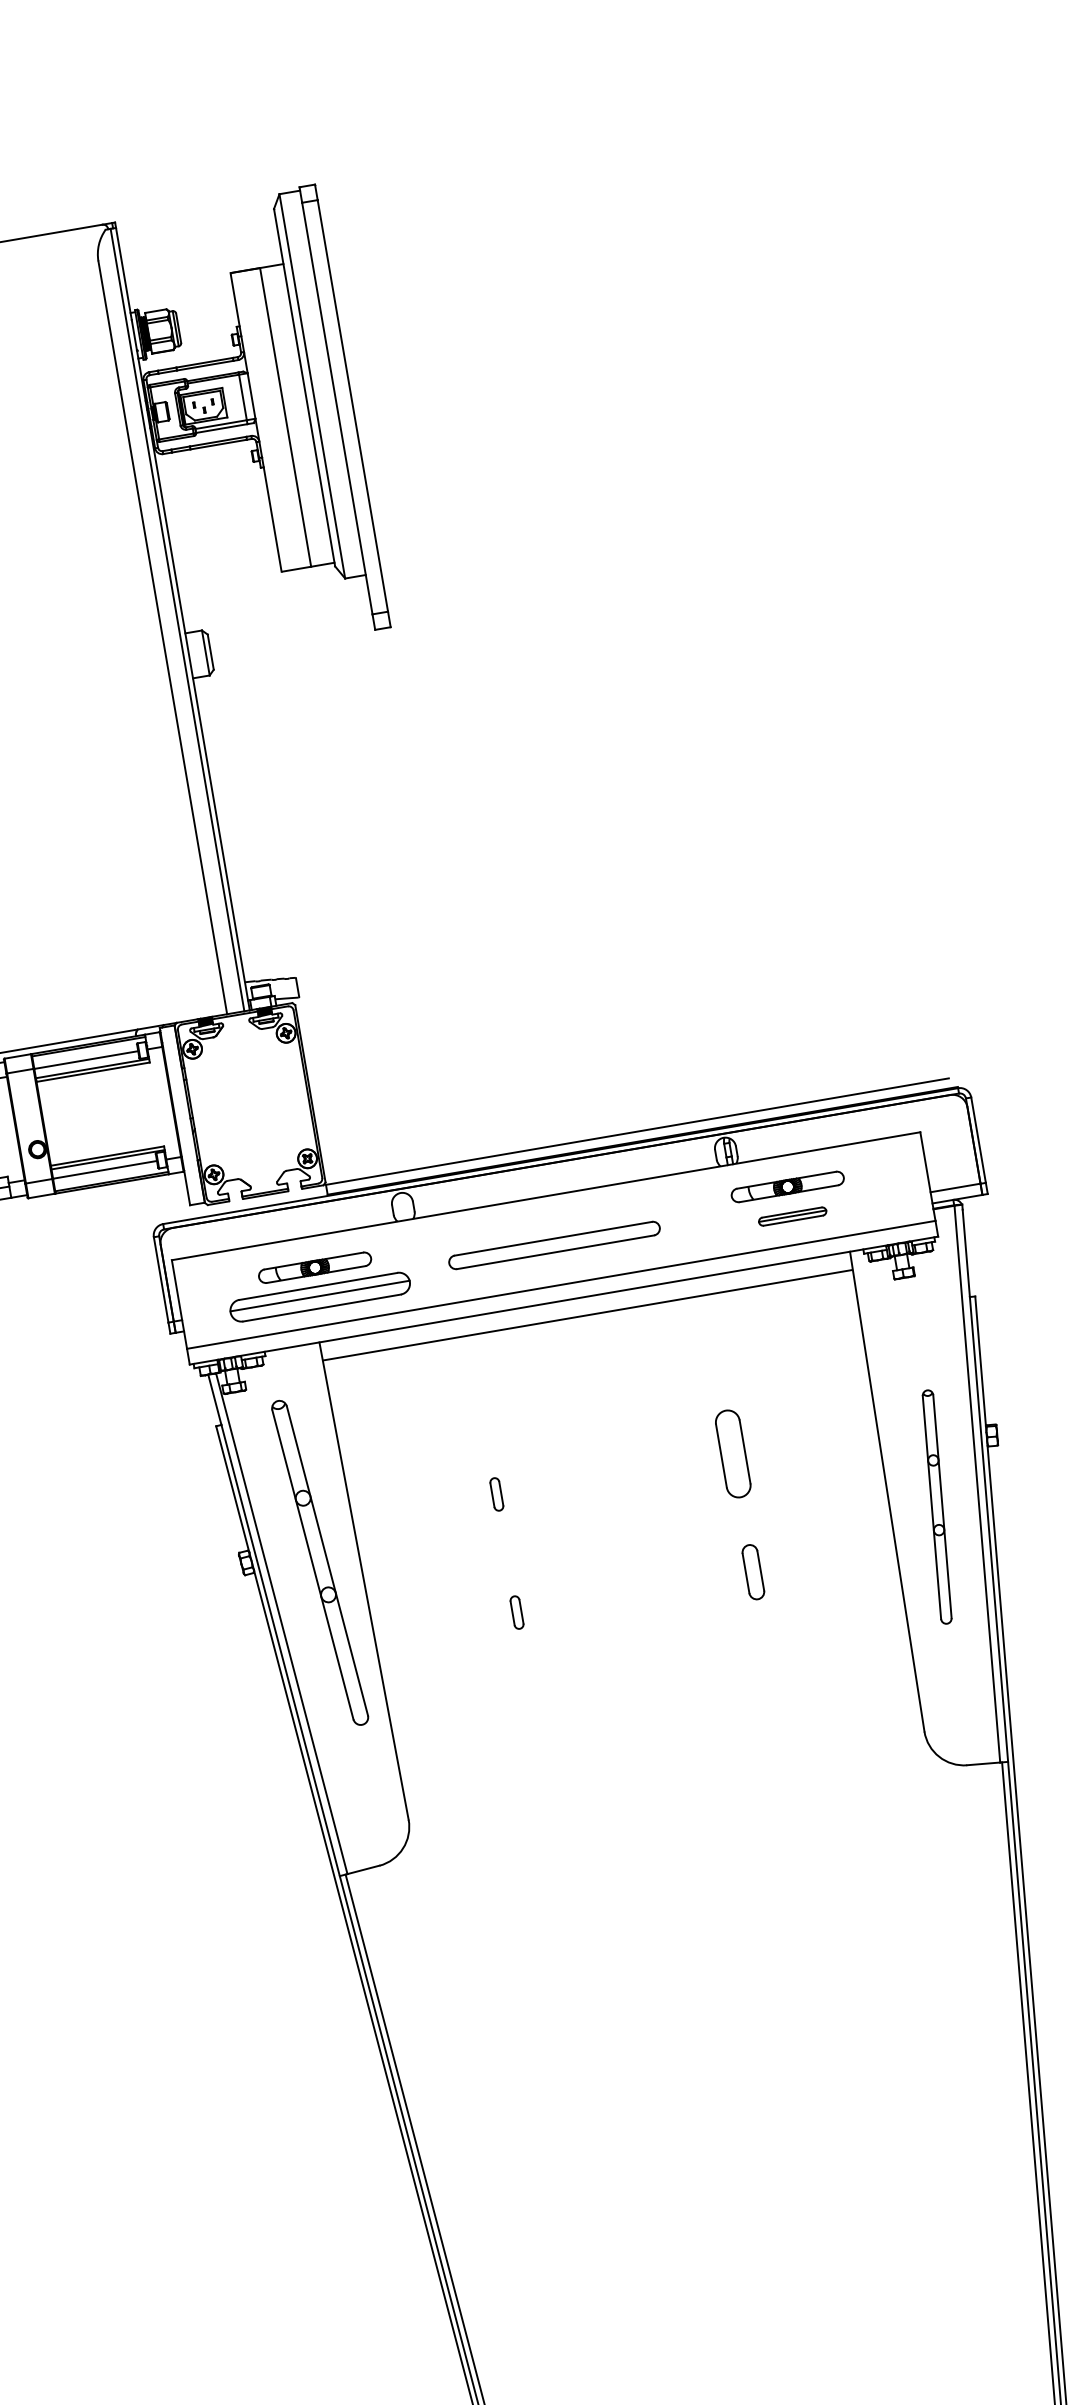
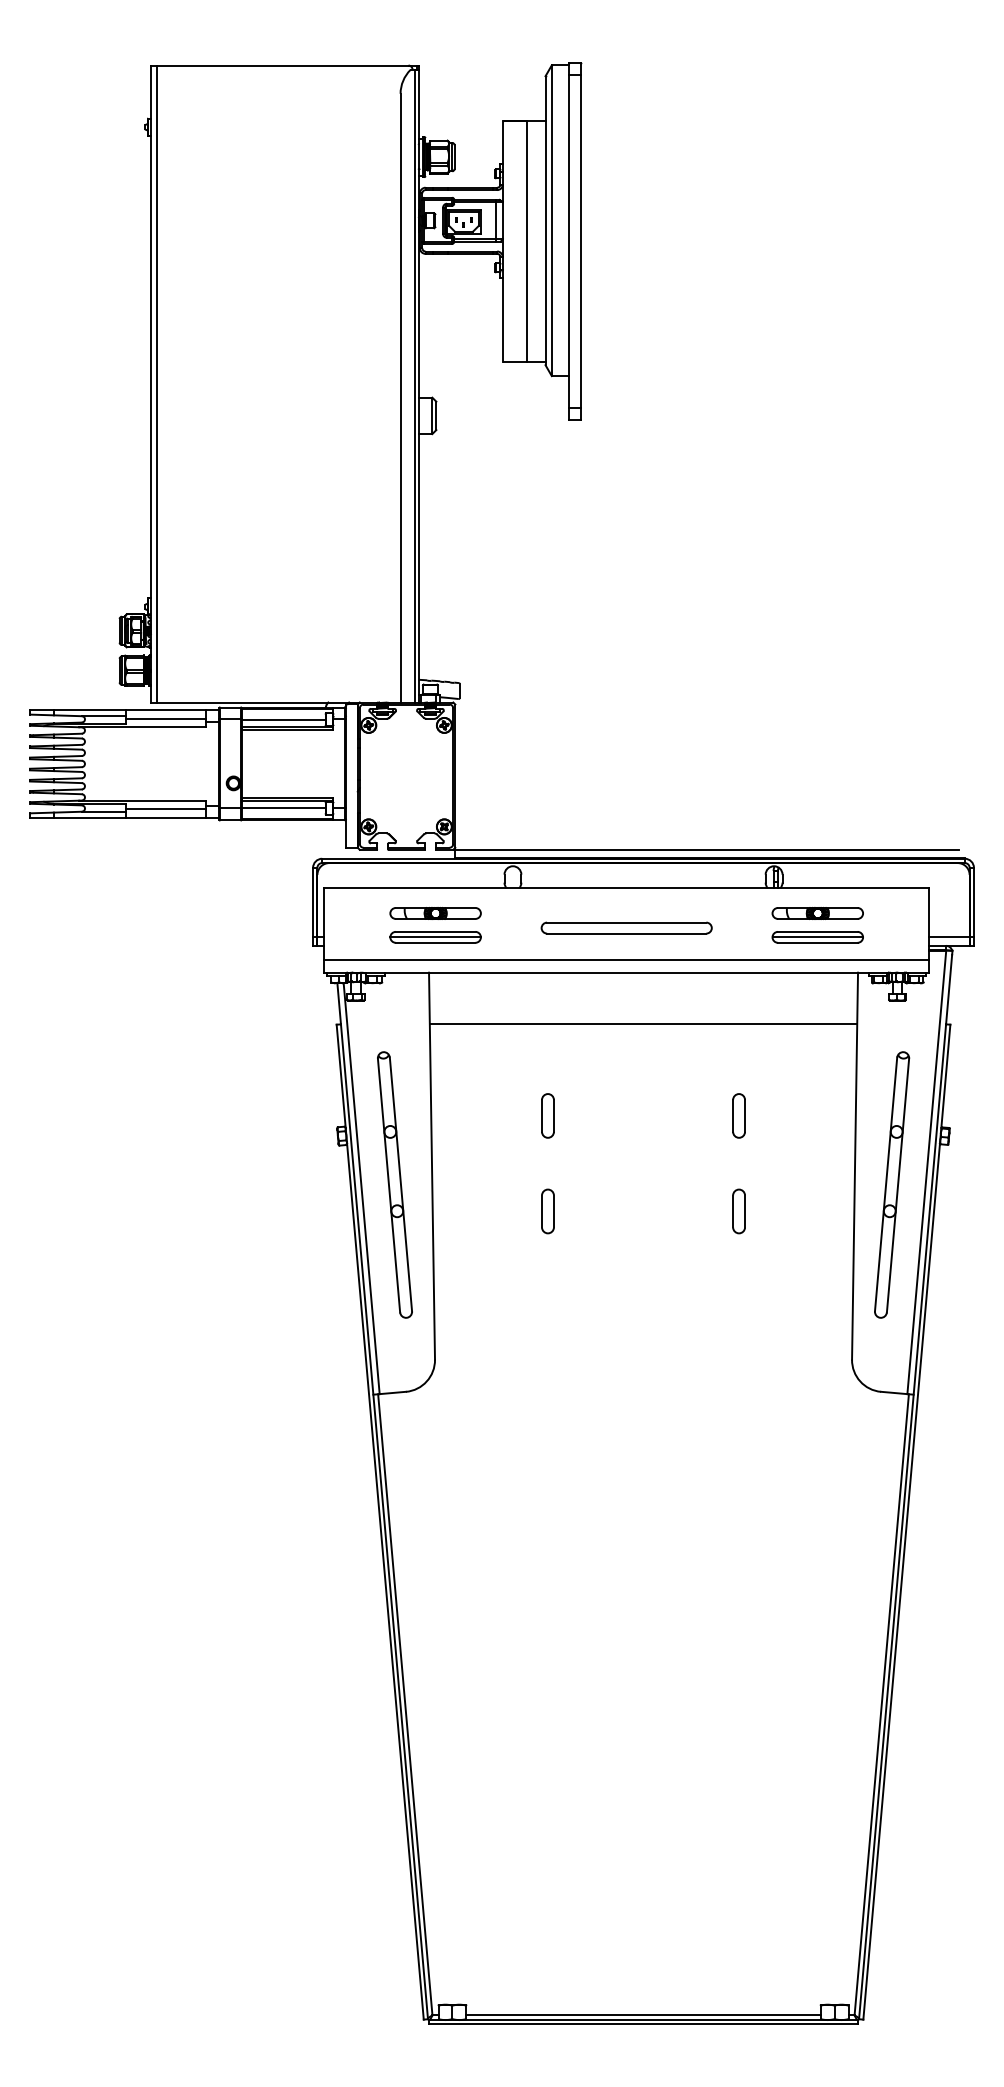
part: (792, 1216) -> (817, 937), size x1.67
part: (320, 1297) -> (435, 937), size x0.62
line: (587, 1315) -> (643, 1024), moved
part: (732, 1453) -> (738, 1115), size x0.62
part: (496, 1493) -> (547, 1115), size x1.67
part: (937, 1506) -> (892, 1184), size x1.43
part: (319, 1562) -> (394, 1184), moved
part: (516, 1612) -> (547, 1211), size x1.67

